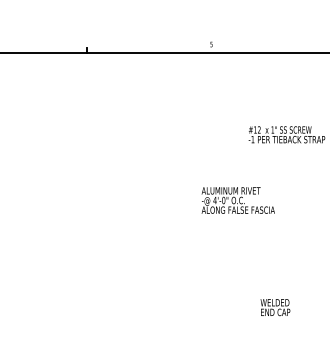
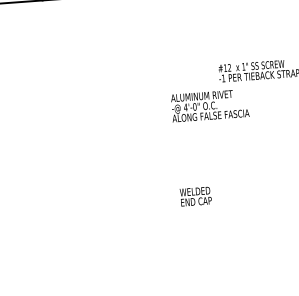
text: (237, 200) -> (209, 105), moved
text: (275, 307) -> (195, 196), moved

